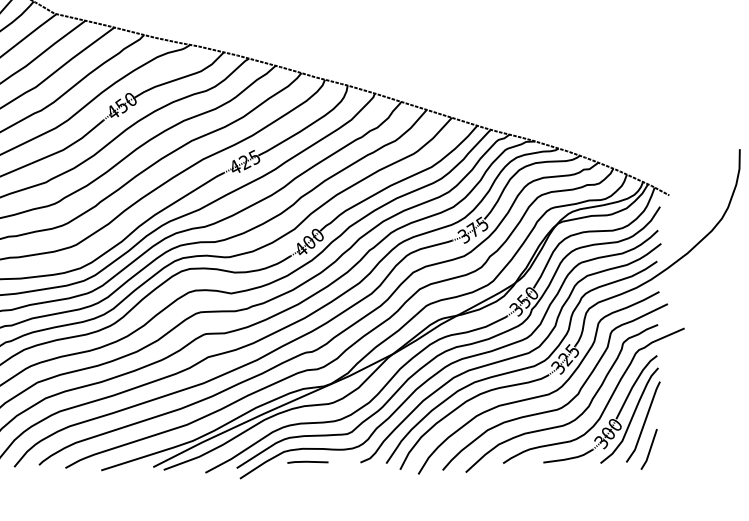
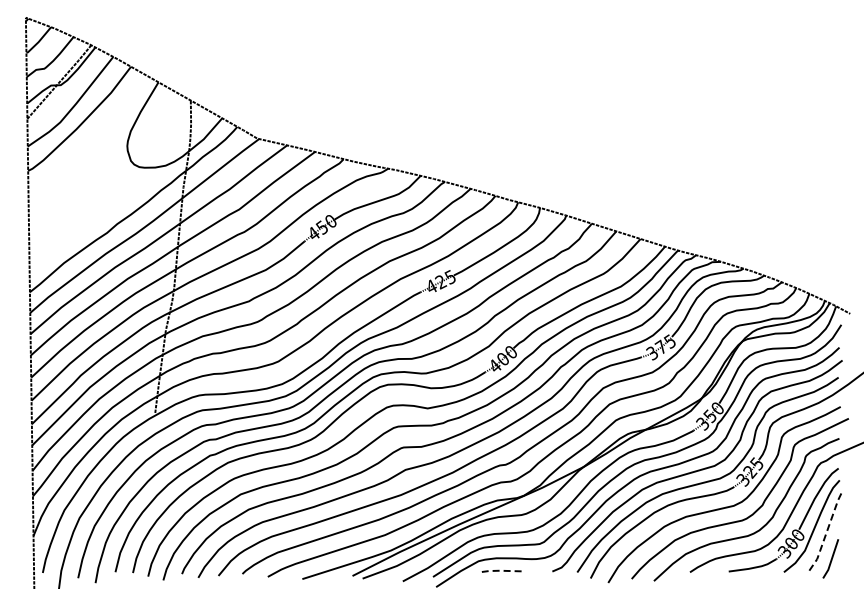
line: (644, 423) -> (826, 533), solid -> dashed
line: (305, 461) -> (499, 570), solid -> dashed

